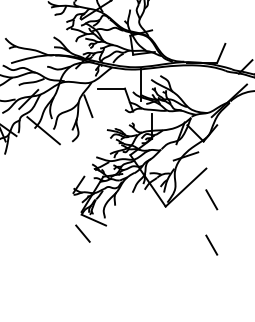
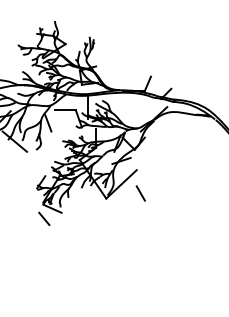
line: (211, 245) -> (140, 227), removed

